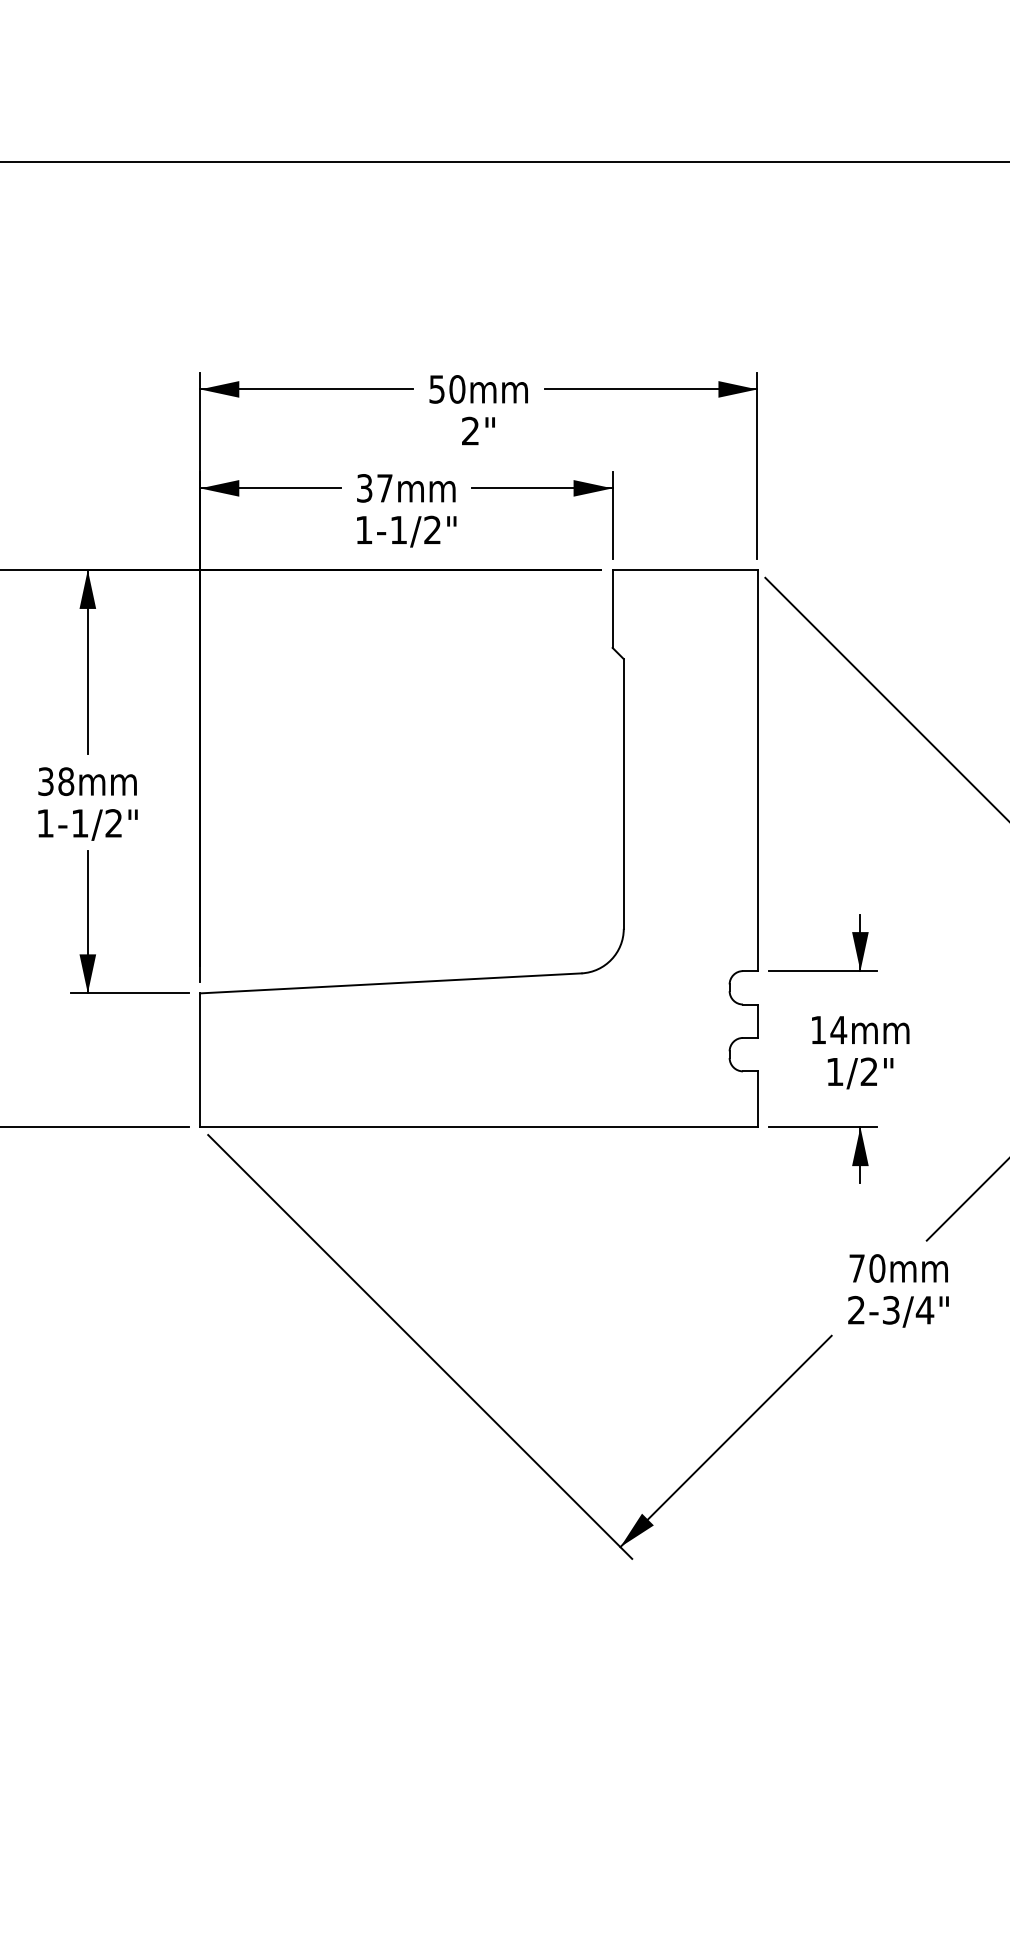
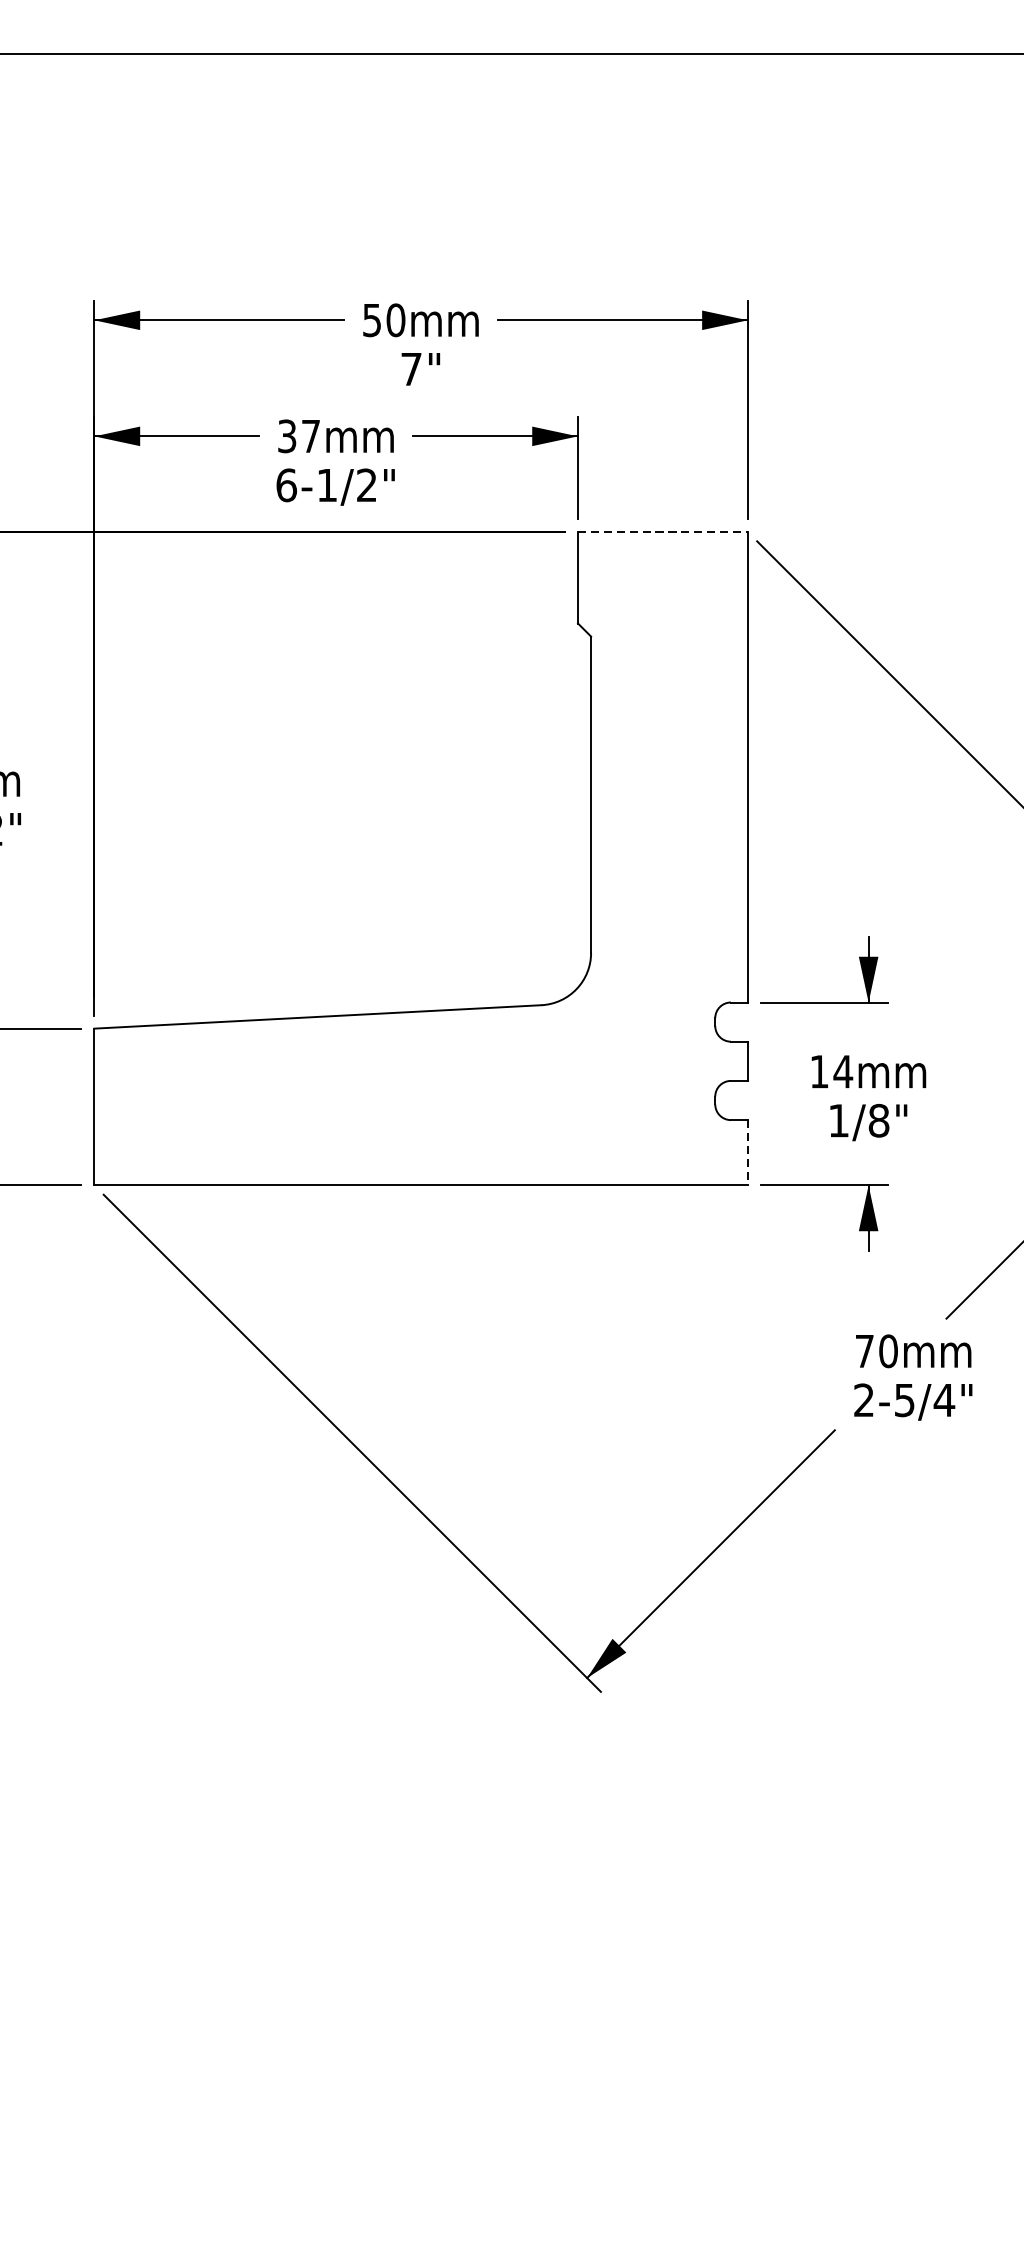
text: (470, 430) -> (411, 368), 2" -> 7"
text: (364, 529) -> (287, 484), 1-1/2" -> 6-1/2"
line: (685, 569) -> (663, 531), solid -> dashed
text: (869, 1071) -> (879, 1120), 1/2" -> 1/8"
line: (757, 1099) -> (747, 1153), solid -> dashed
text: (891, 1309) -> (905, 1399), 2-3/4" -> 2-5/4"

